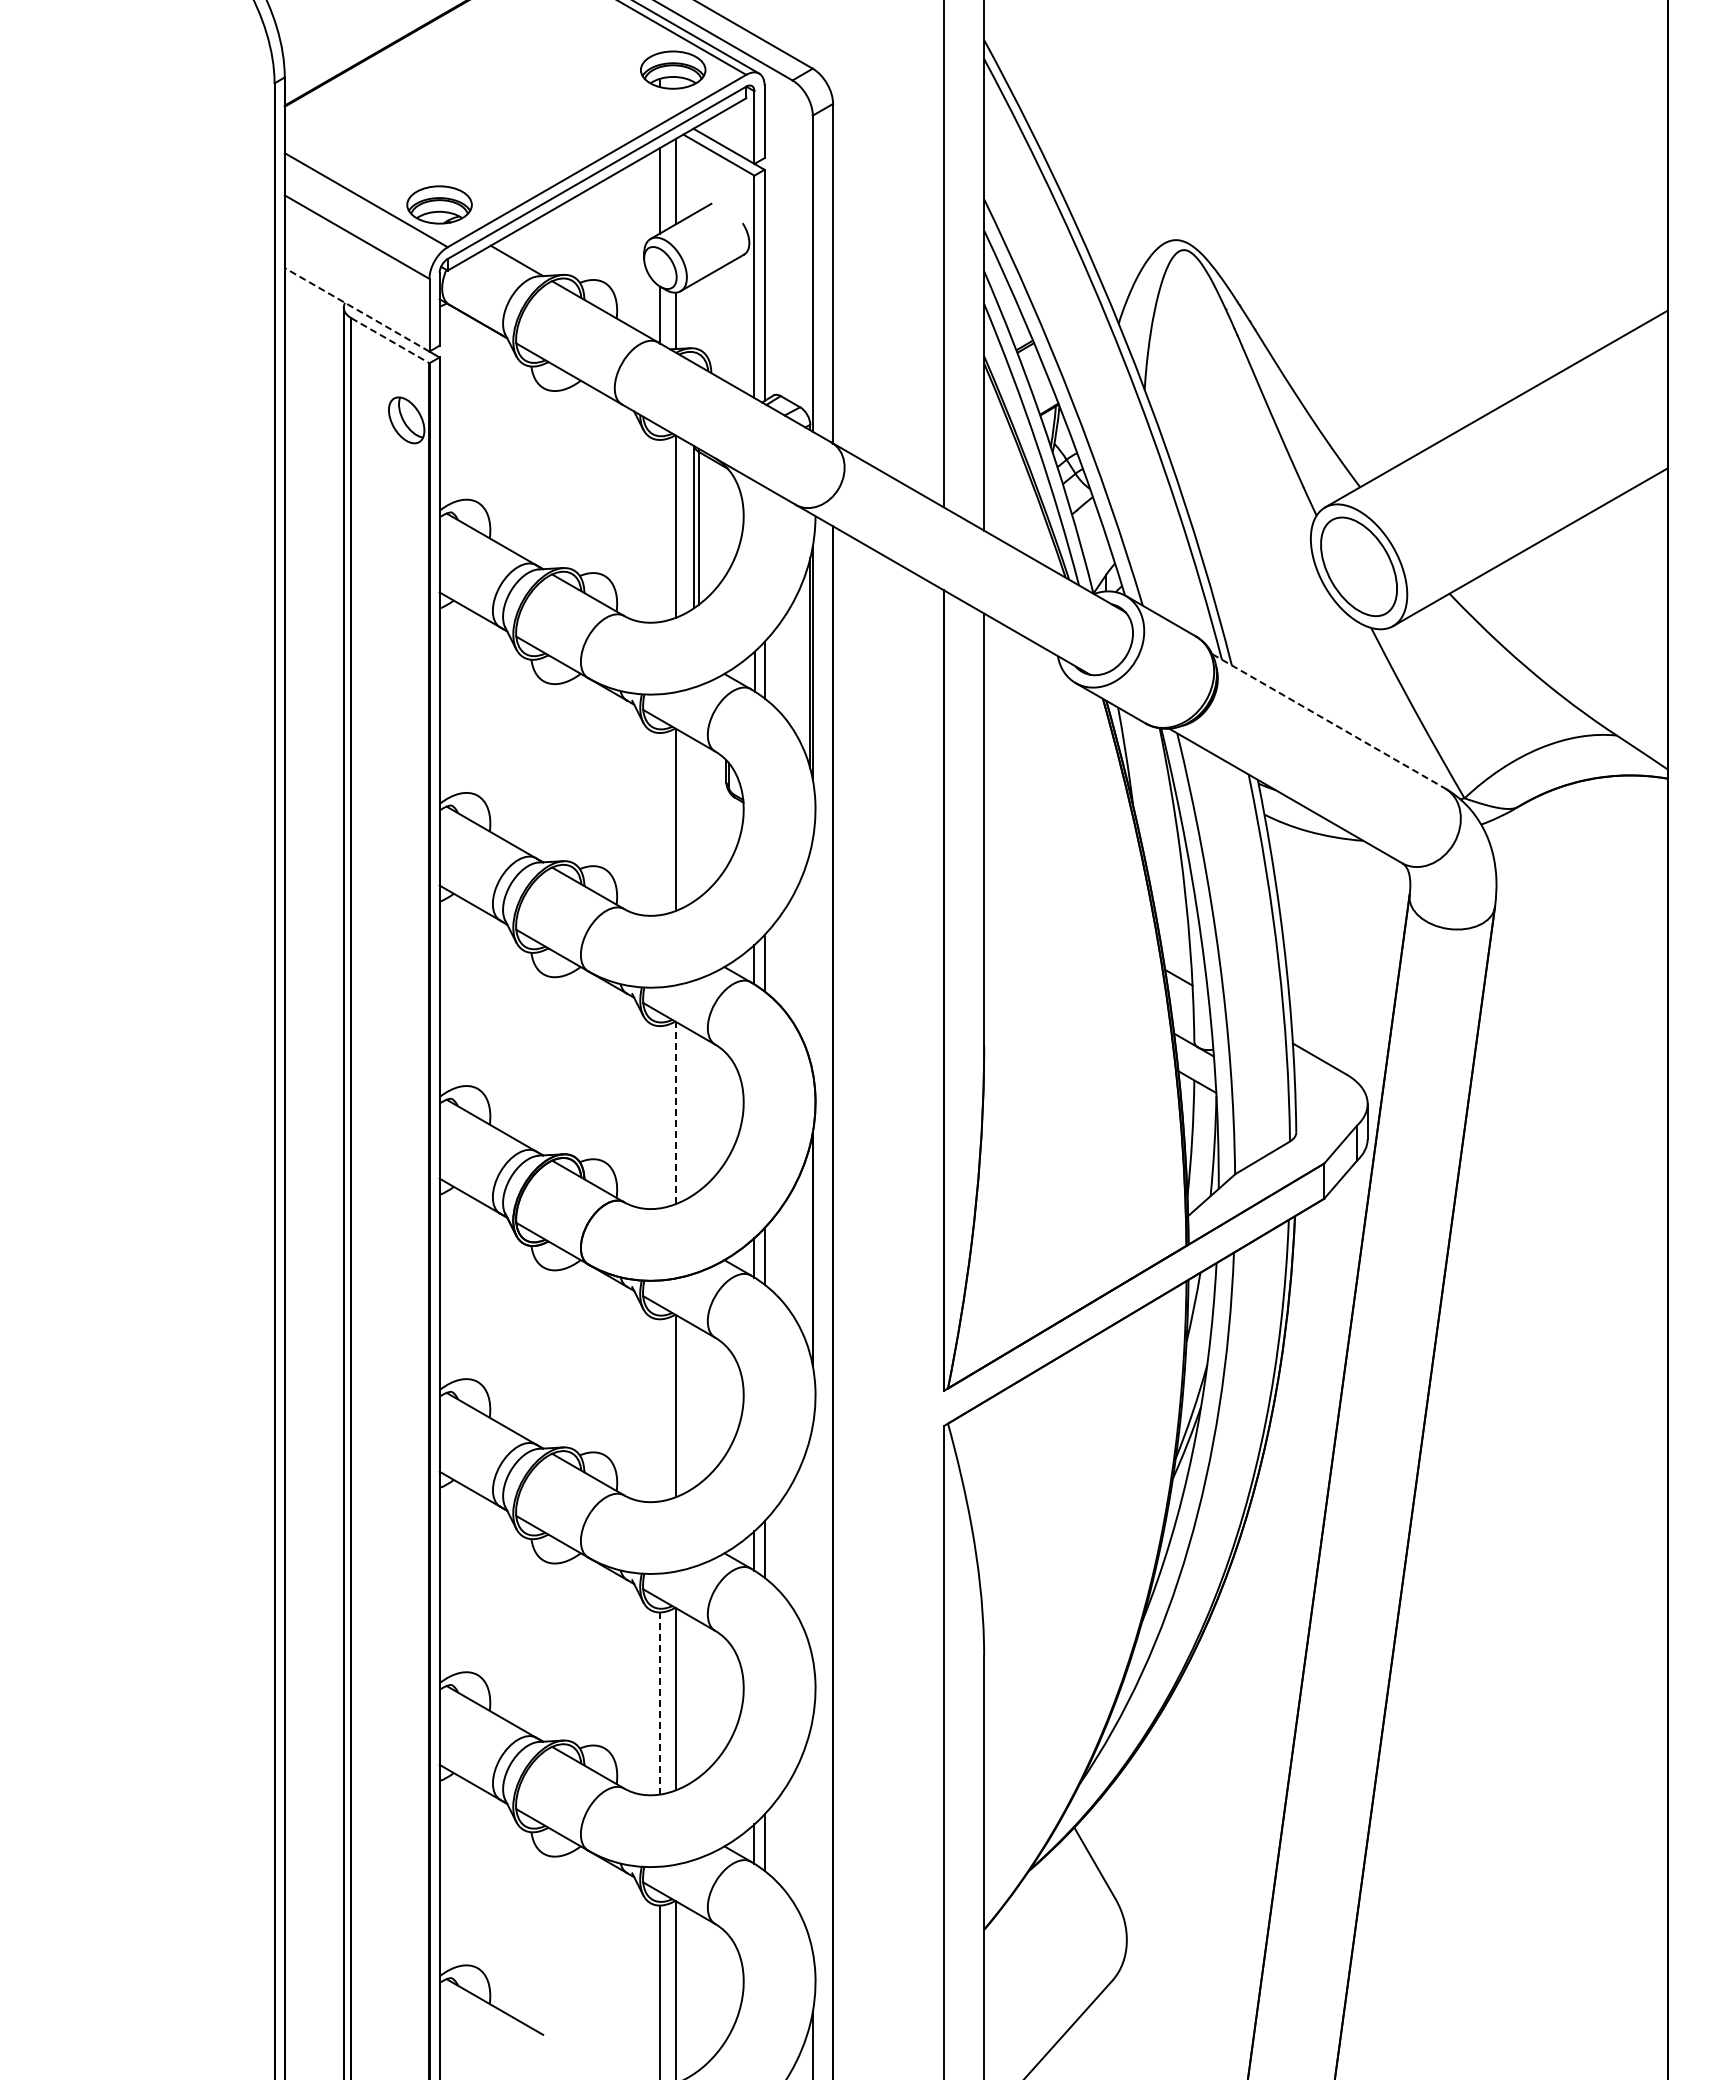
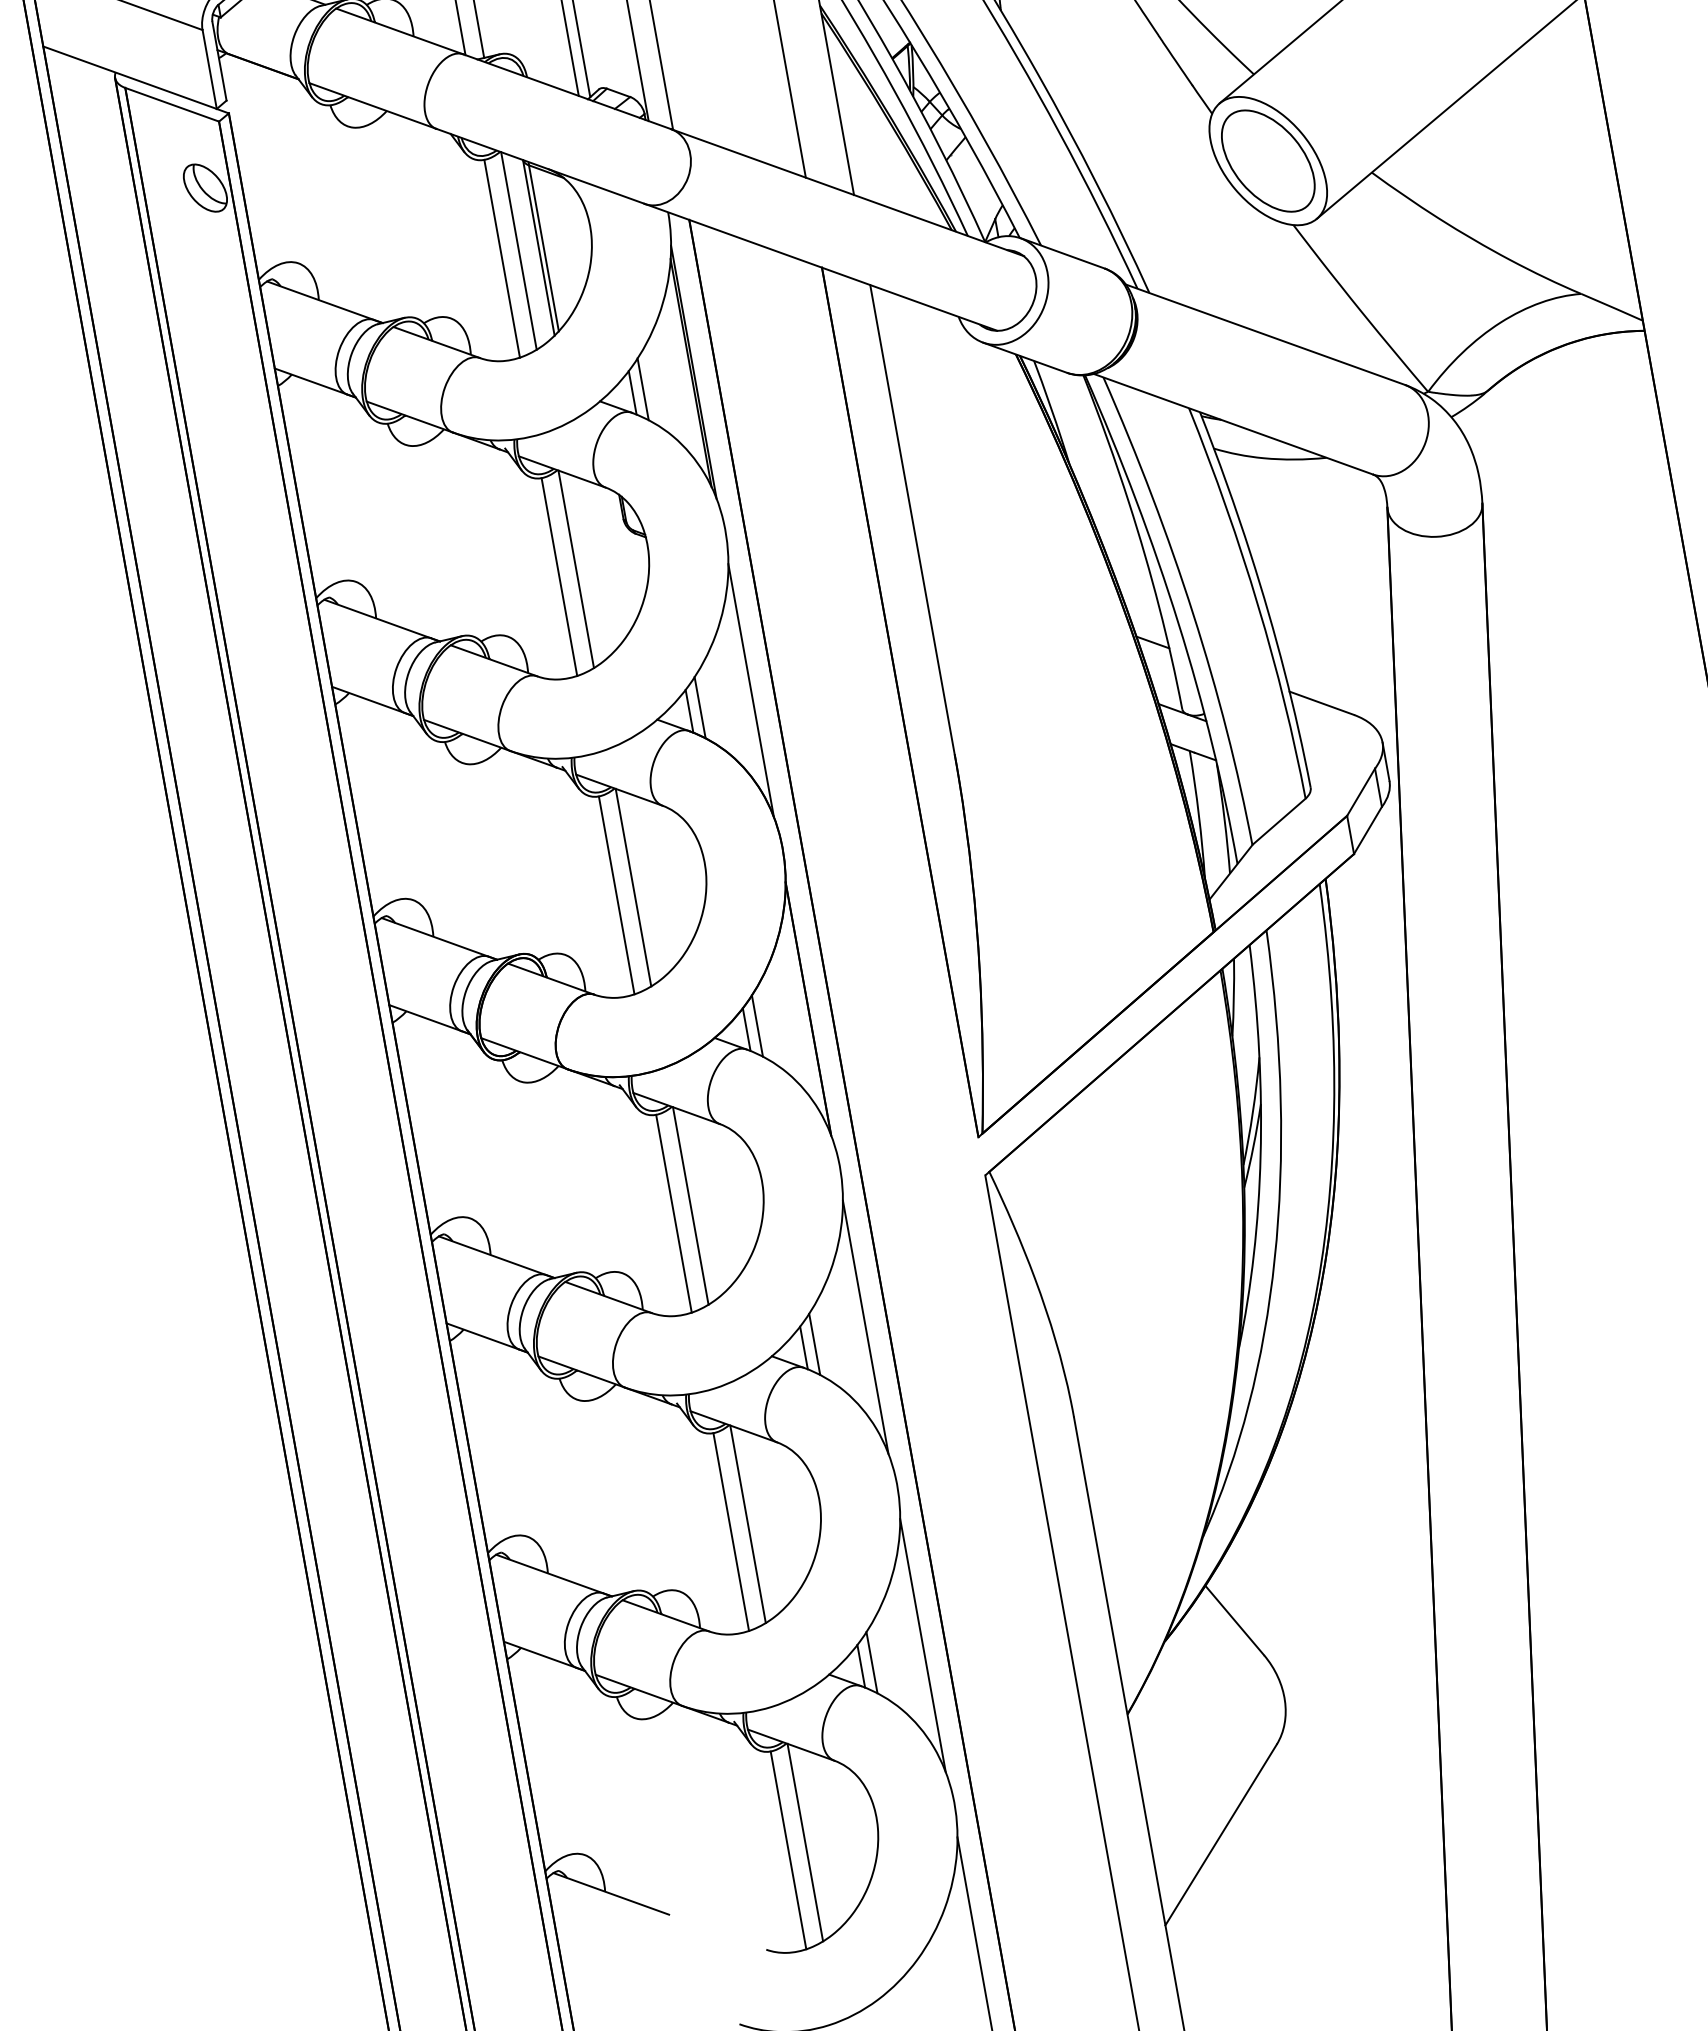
line: (357, 309) -> (130, 77), dashed -> solid
line: (390, 340) -> (172, 104), dashed -> solid
line: (660, 530) -> (502, 258), added
line: (1329, 721) -> (1266, 334), dashed -> solid
line: (660, 824) -> (560, 577), added
line: (812, 955) -> (750, 689), added
line: (676, 1113) -> (633, 888), dashed -> solid
line: (660, 1117) -> (617, 895), added
line: (659, 1410) -> (673, 1213), added
line: (812, 1541) -> (865, 1326), added
line: (659, 1703) -> (730, 1532), dashed -> solid
line: (812, 1835) -> (922, 1645), added

